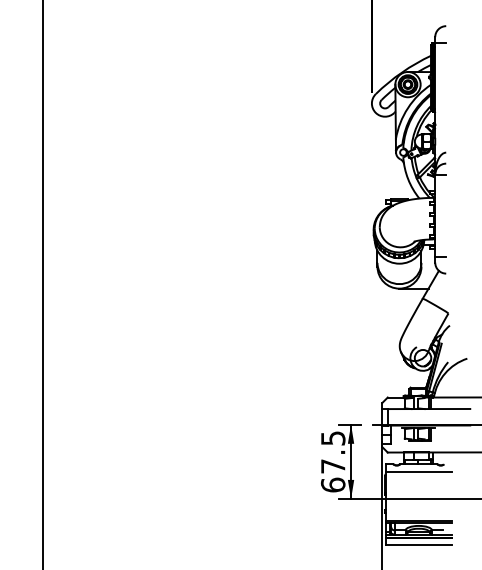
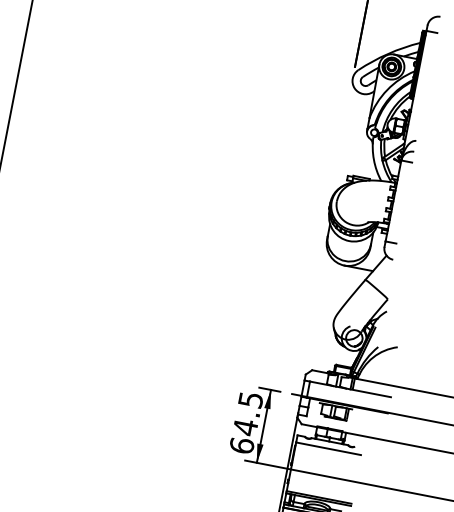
text: (333, 466) -> (245, 427), 67.5 -> 64.5

